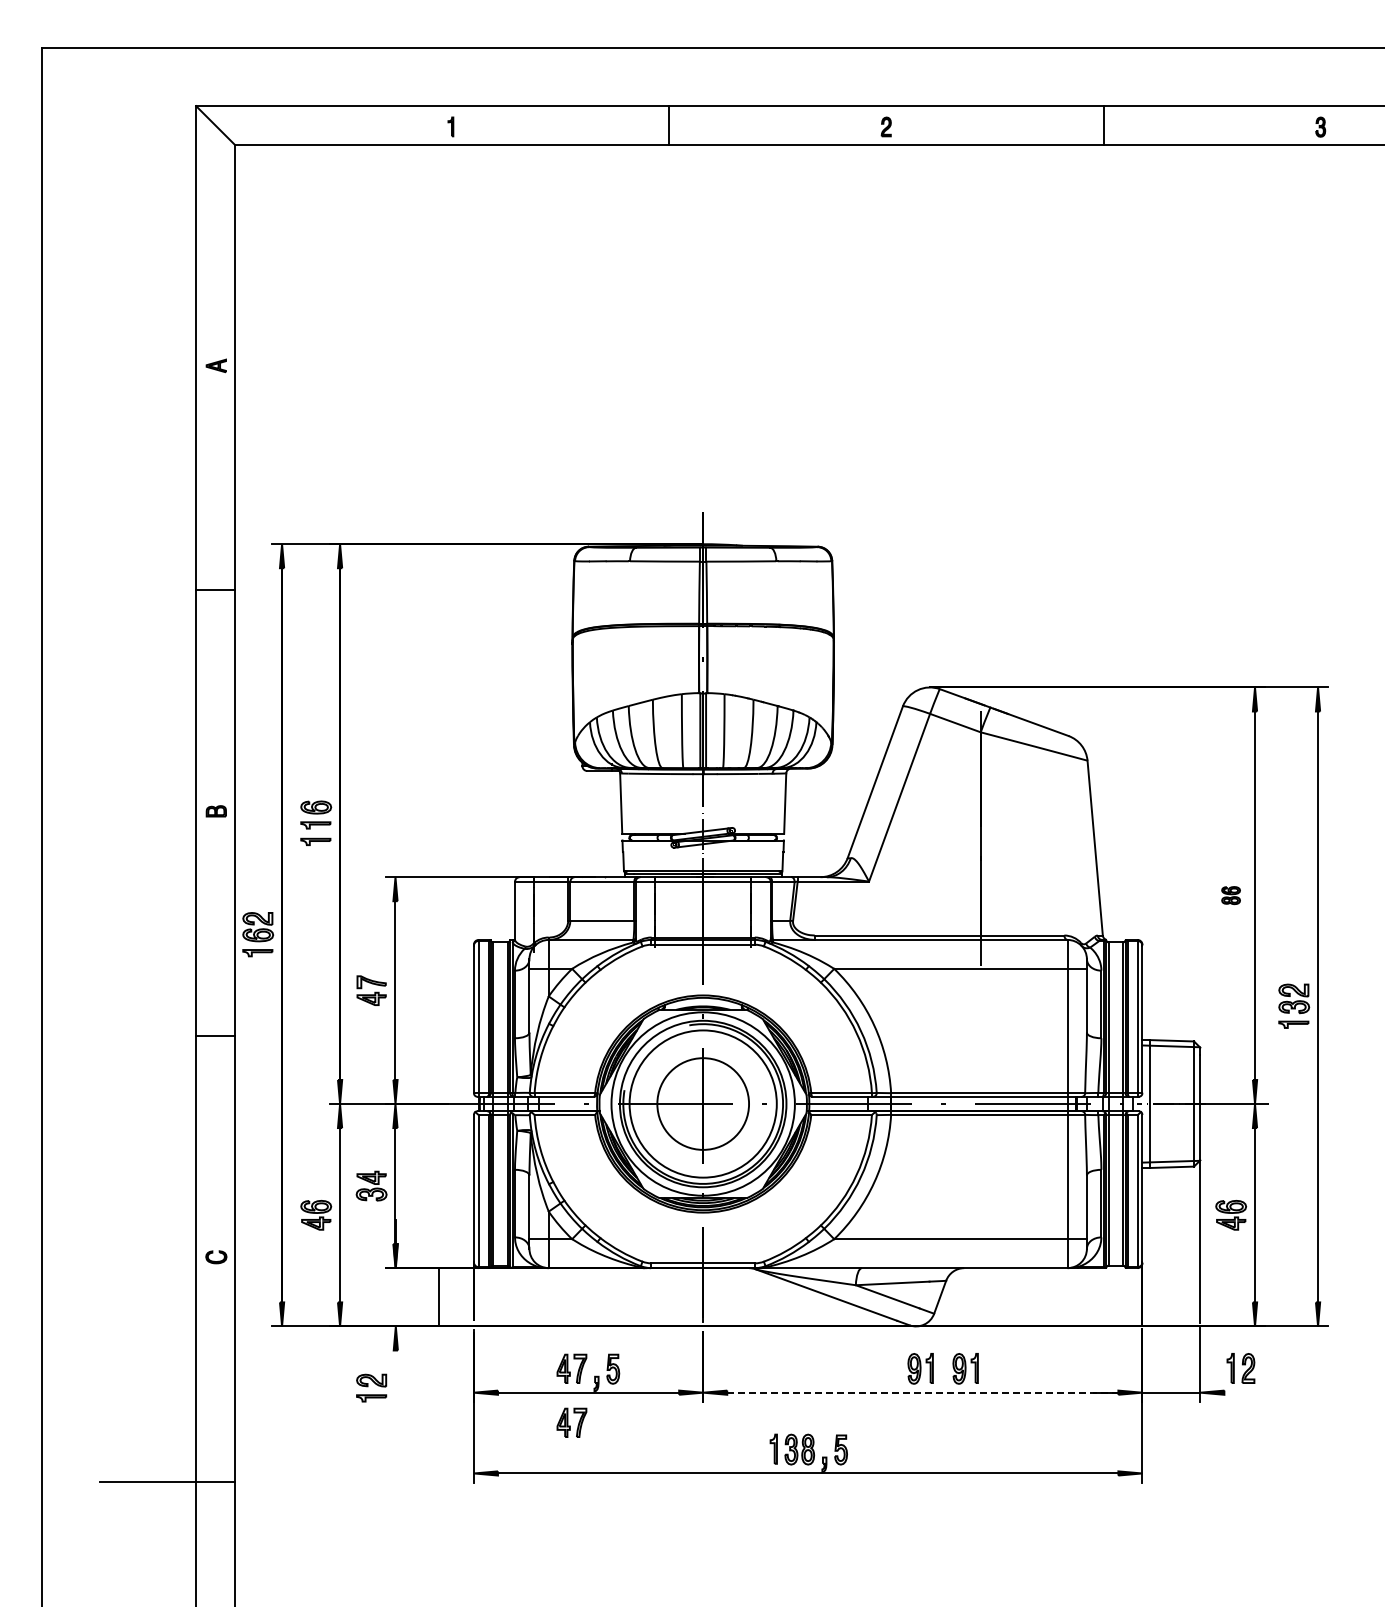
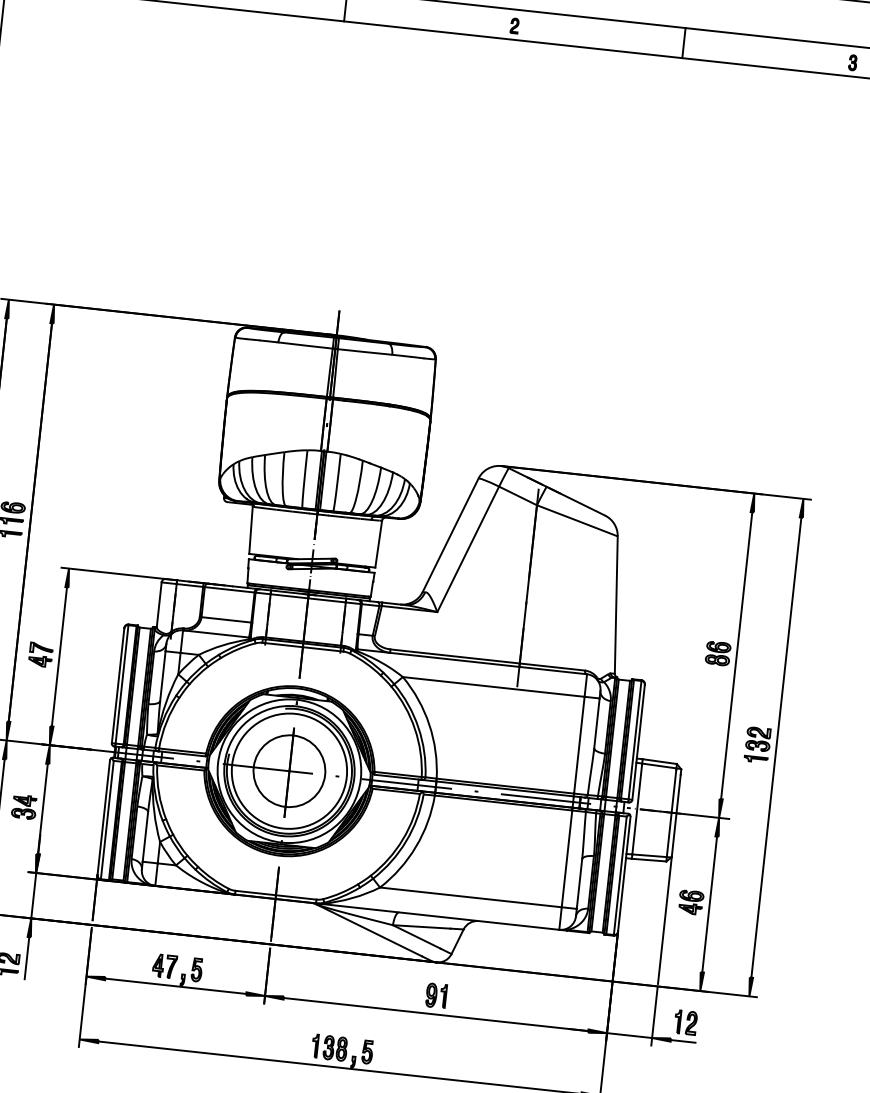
part: (1230, 895) -> (717, 653), size x1.67
line: (438, 1297) -> (33, 895), moved
part: (965, 1368) -> (471, 999), removed
line: (395, 1377) -> (26, 958), added
line: (922, 1392) -> (435, 1014), dashed -> solid
line: (1240, 1392) -> (683, 1041), added
part: (571, 1422) -> (159, 1008), removed

